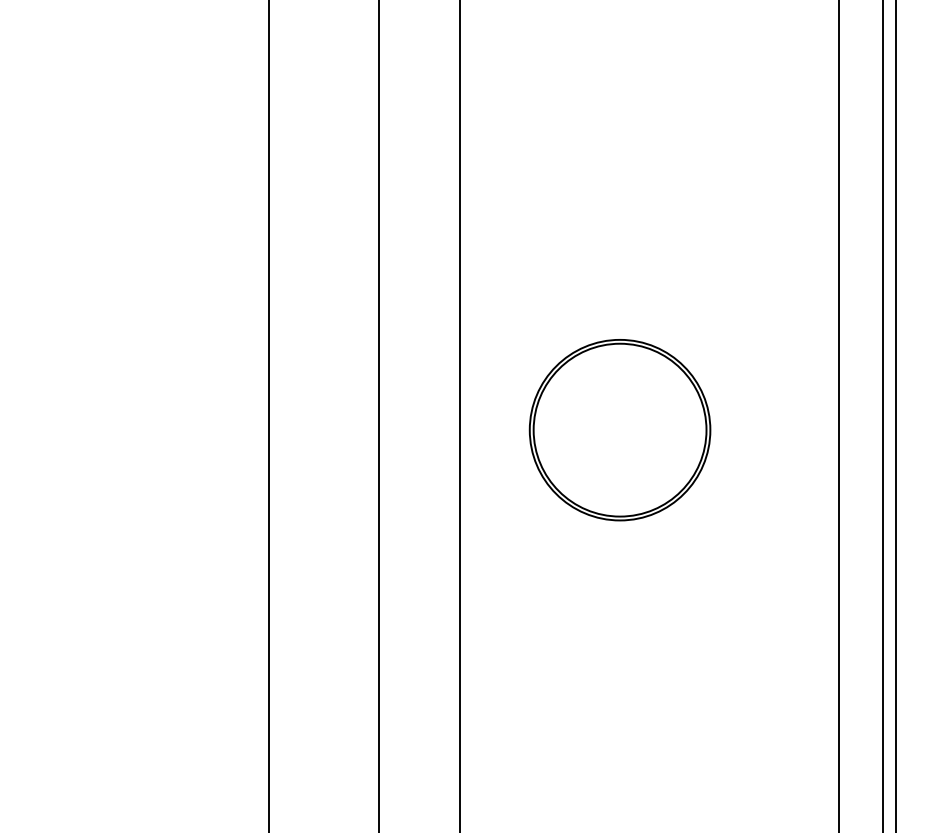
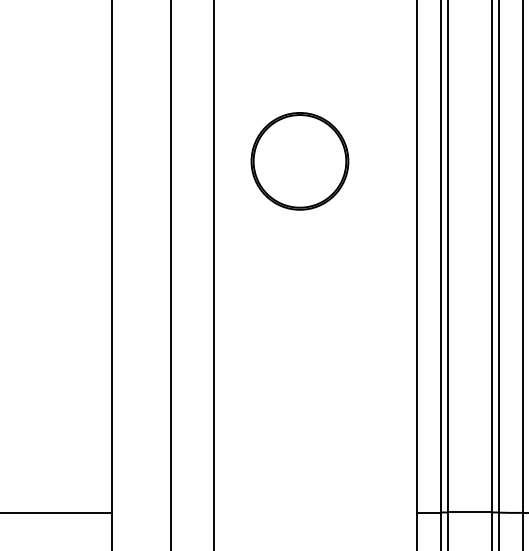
part: (619, 430) -> (299, 161), moved

